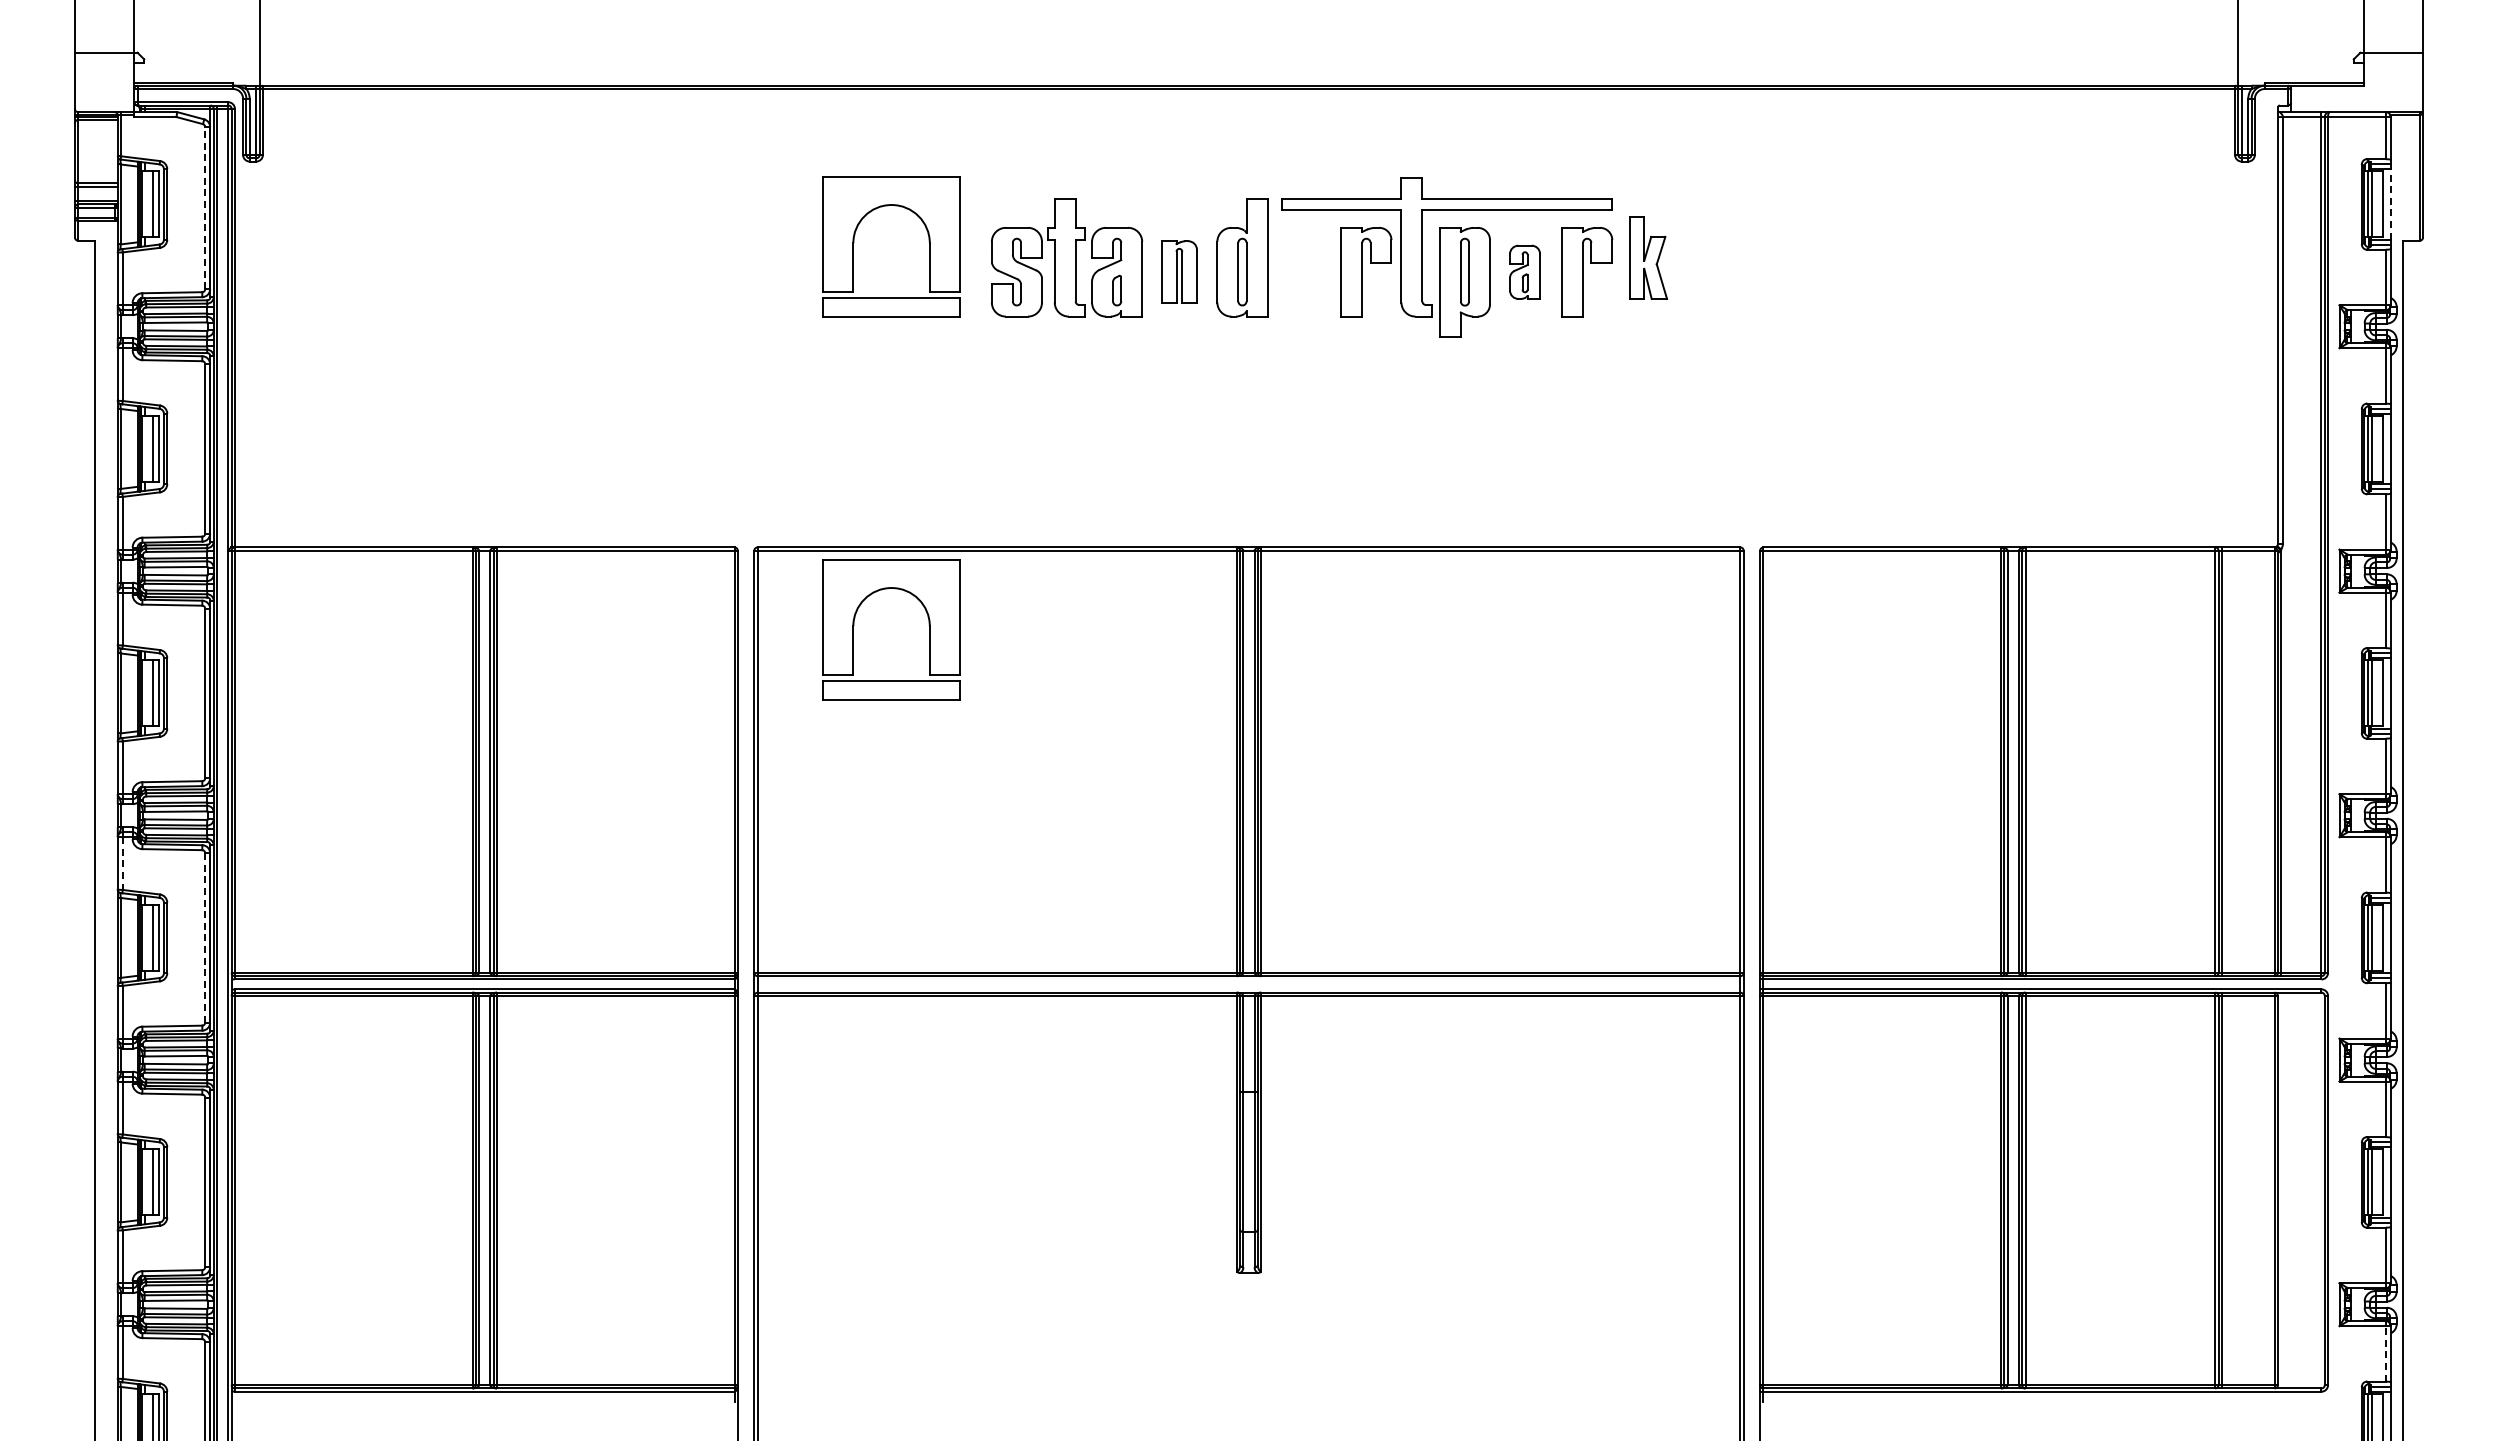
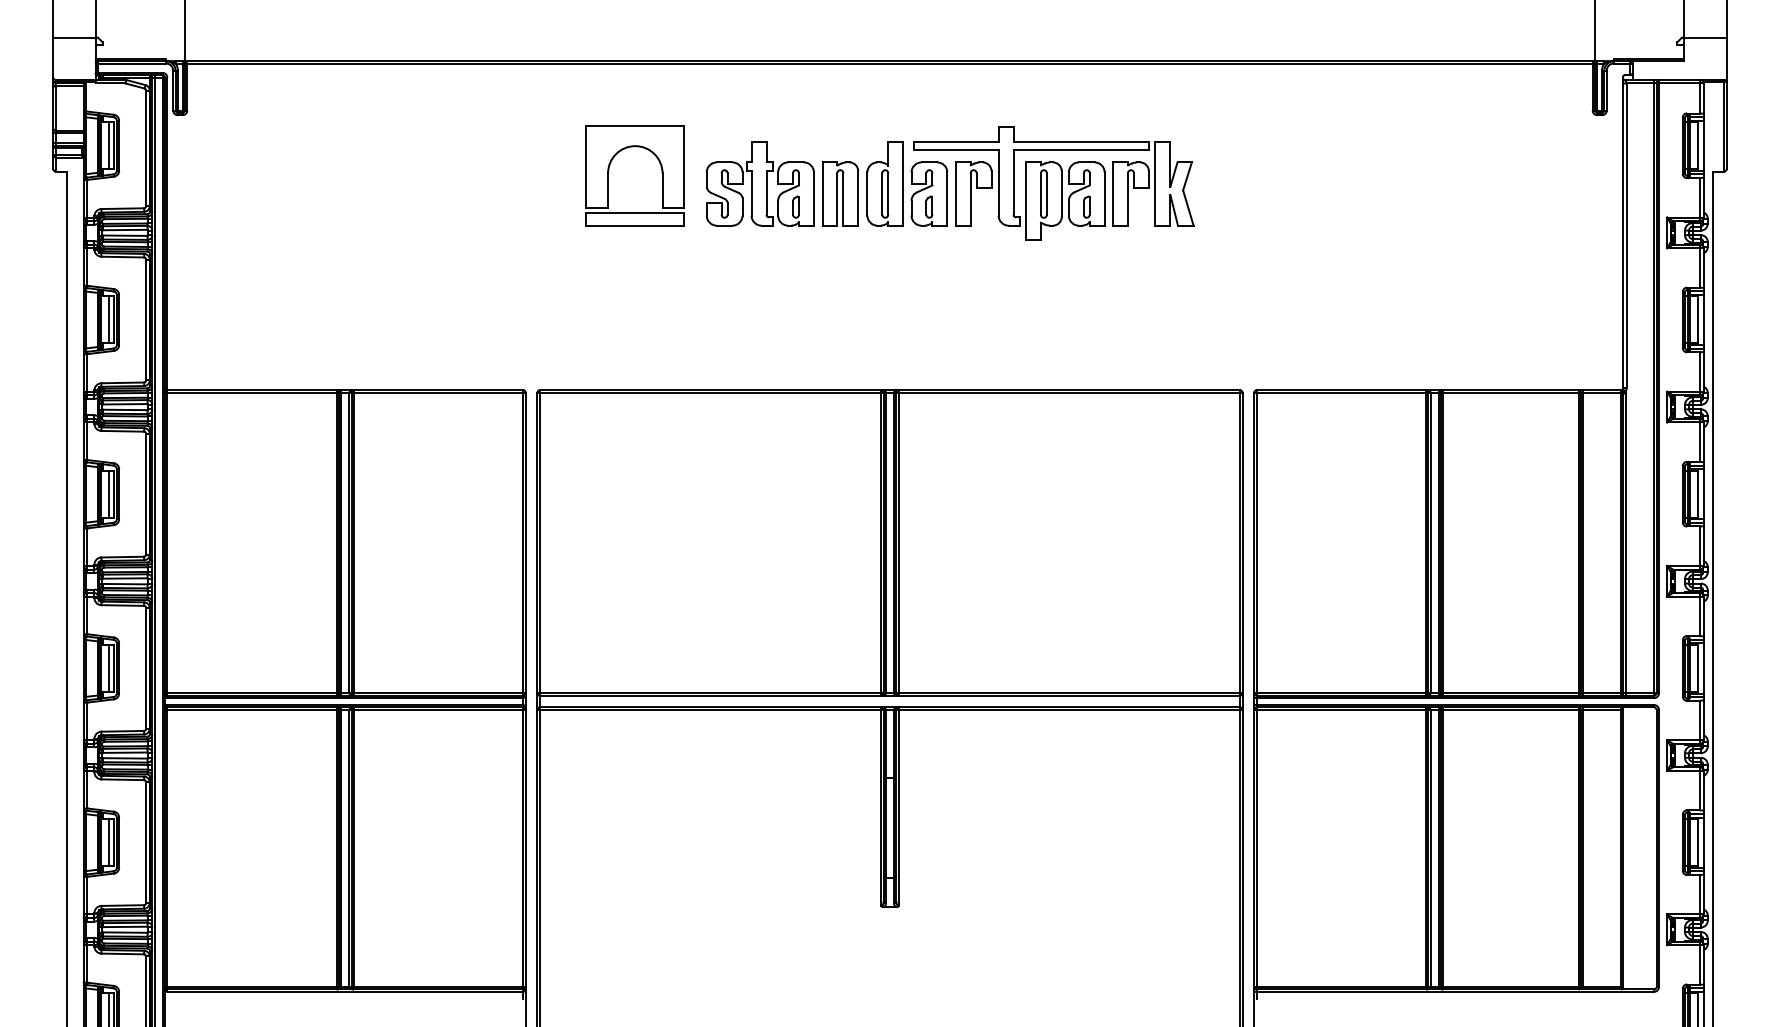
line: (2390, 203) -> (1703, 145), dashed -> solid
line: (205, 207) -> (146, 147), dashed -> solid
part: (1648, 257) -> (1174, 183), size x1.43
part: (1179, 272) -> (840, 194), size x1.43
part: (1304, 272) -> (929, 194), added
part: (1524, 272) -> (1086, 194), size x1.67
part: (854, 625) -> (608, 445), removed
line: (122, 864) -> (87, 616), dashed -> solid
line: (205, 937) -> (146, 668), dashed -> solid
line: (2385, 1353) -> (1699, 964), dashed -> solid

